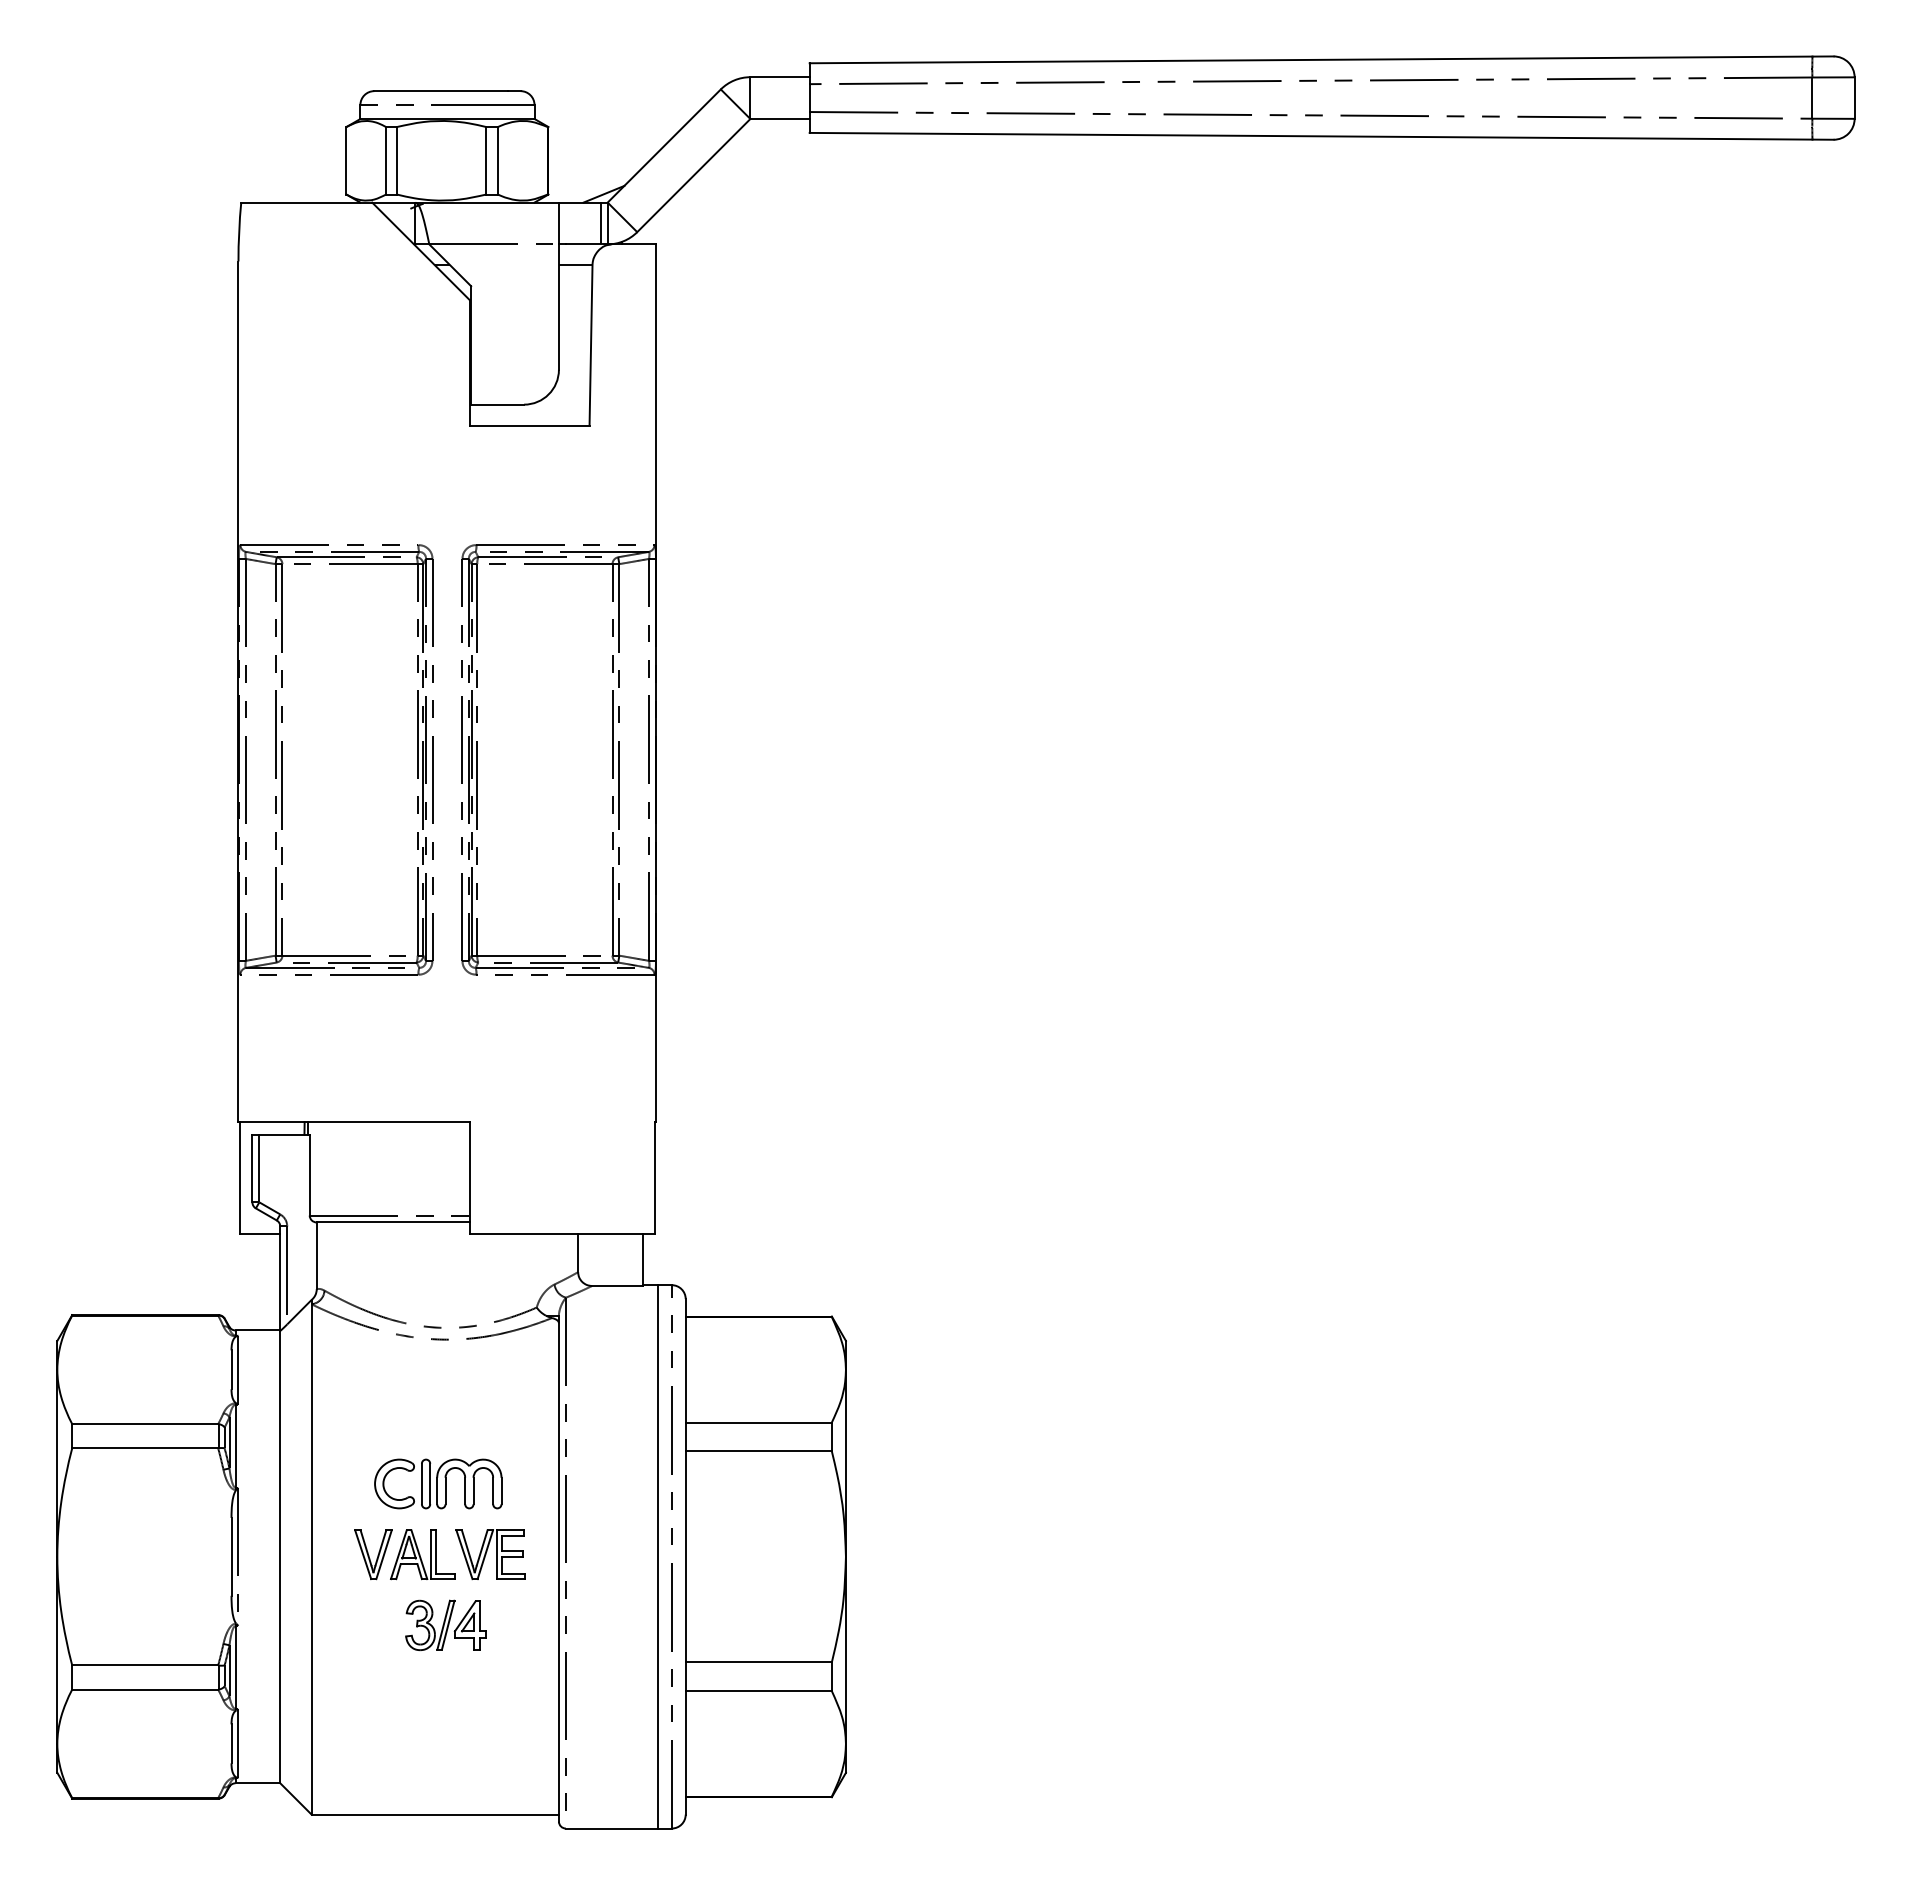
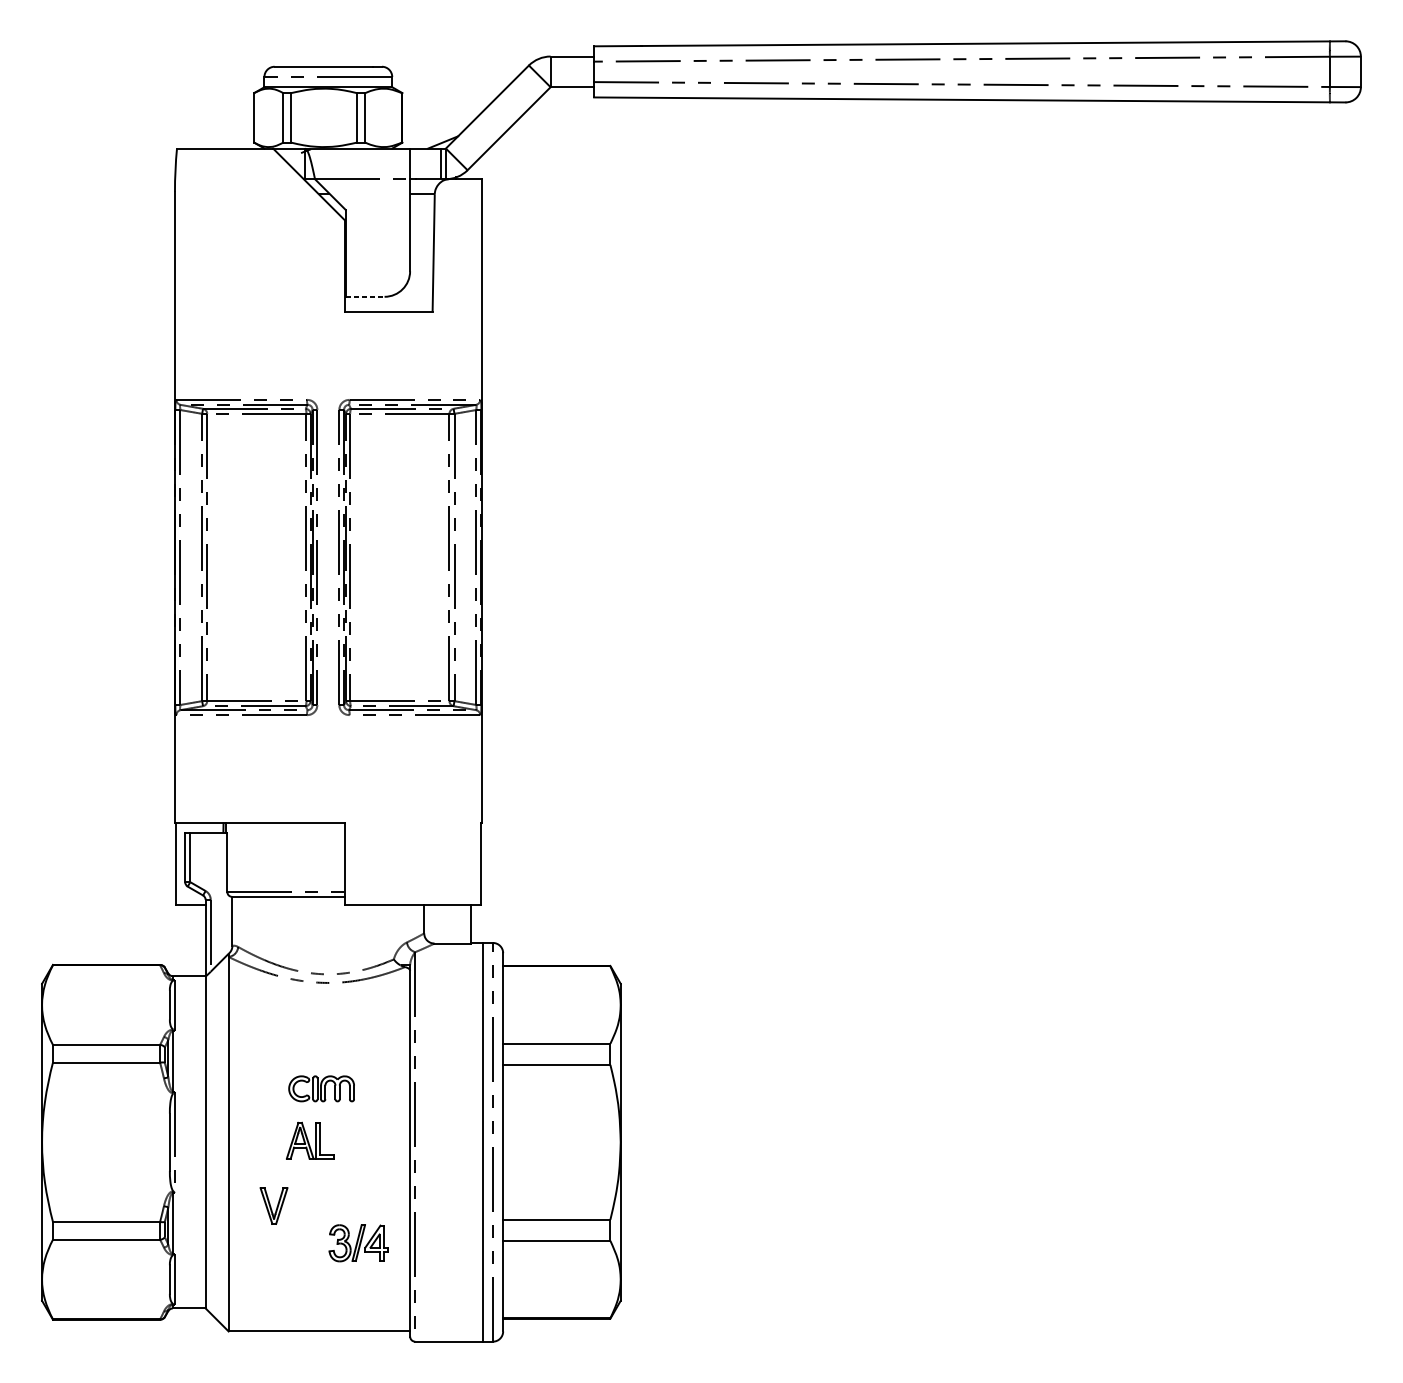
line: (498, 404) -> (365, 296), solid -> dashed
part: (438, 1483) -> (321, 1088), size x0.7
part: (373, 1554) -> (274, 1205), moved
part: (490, 1554) -> (359, 1140), removed
part: (445, 1624) -> (358, 1242), moved

